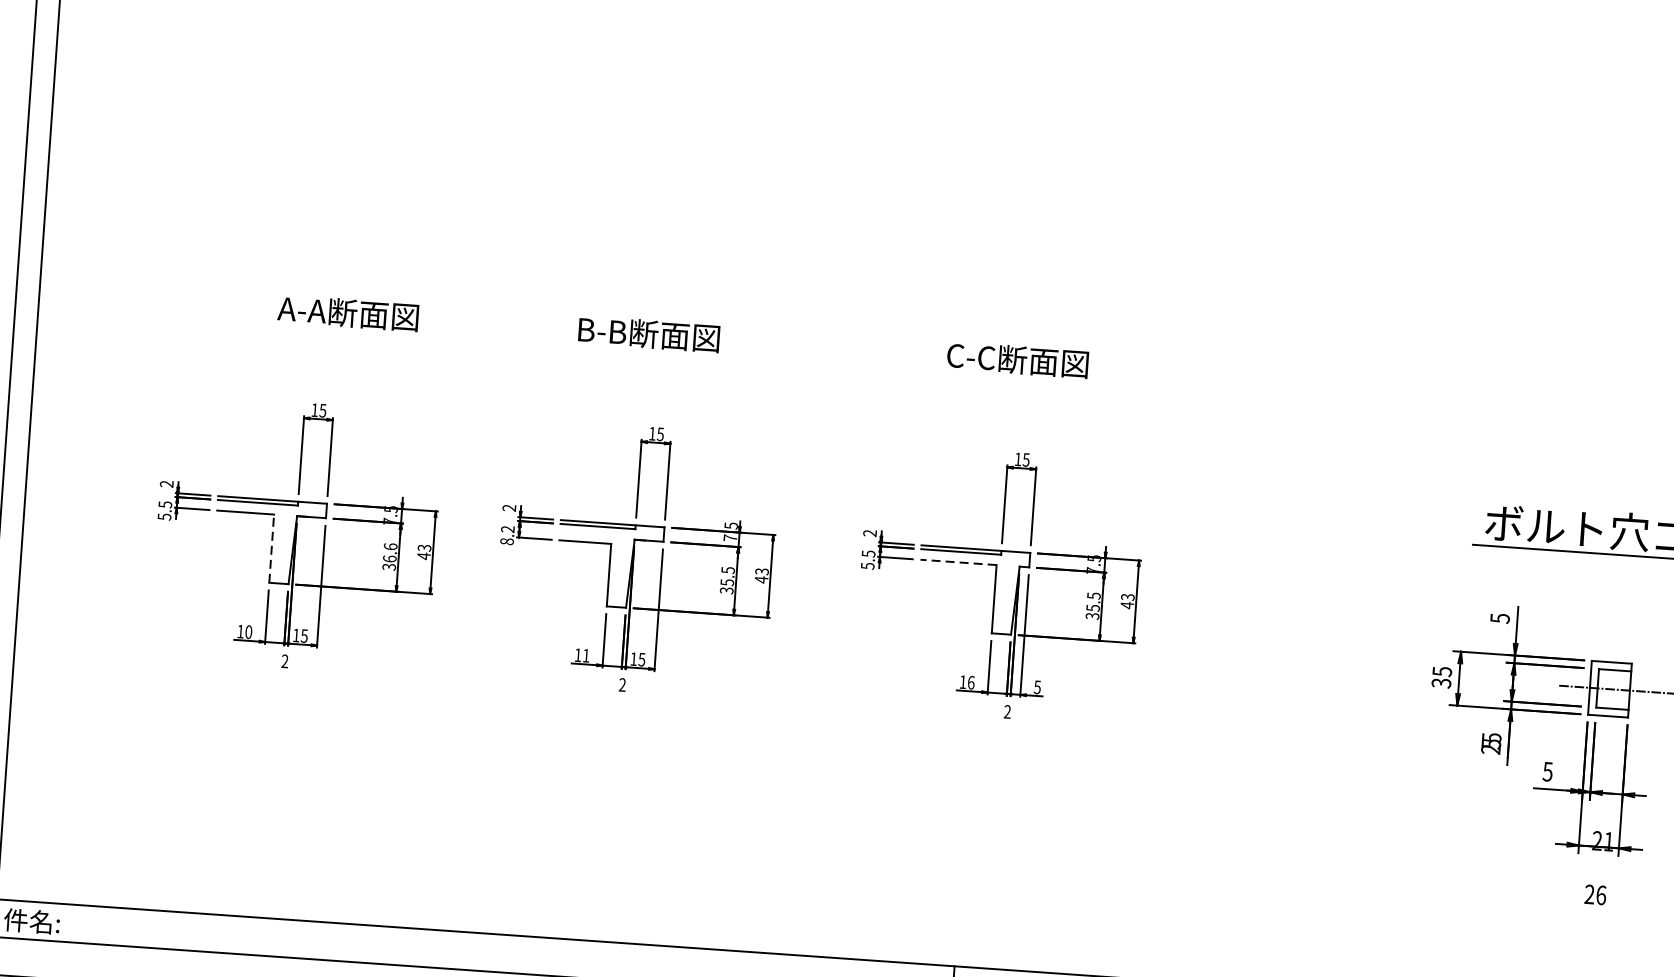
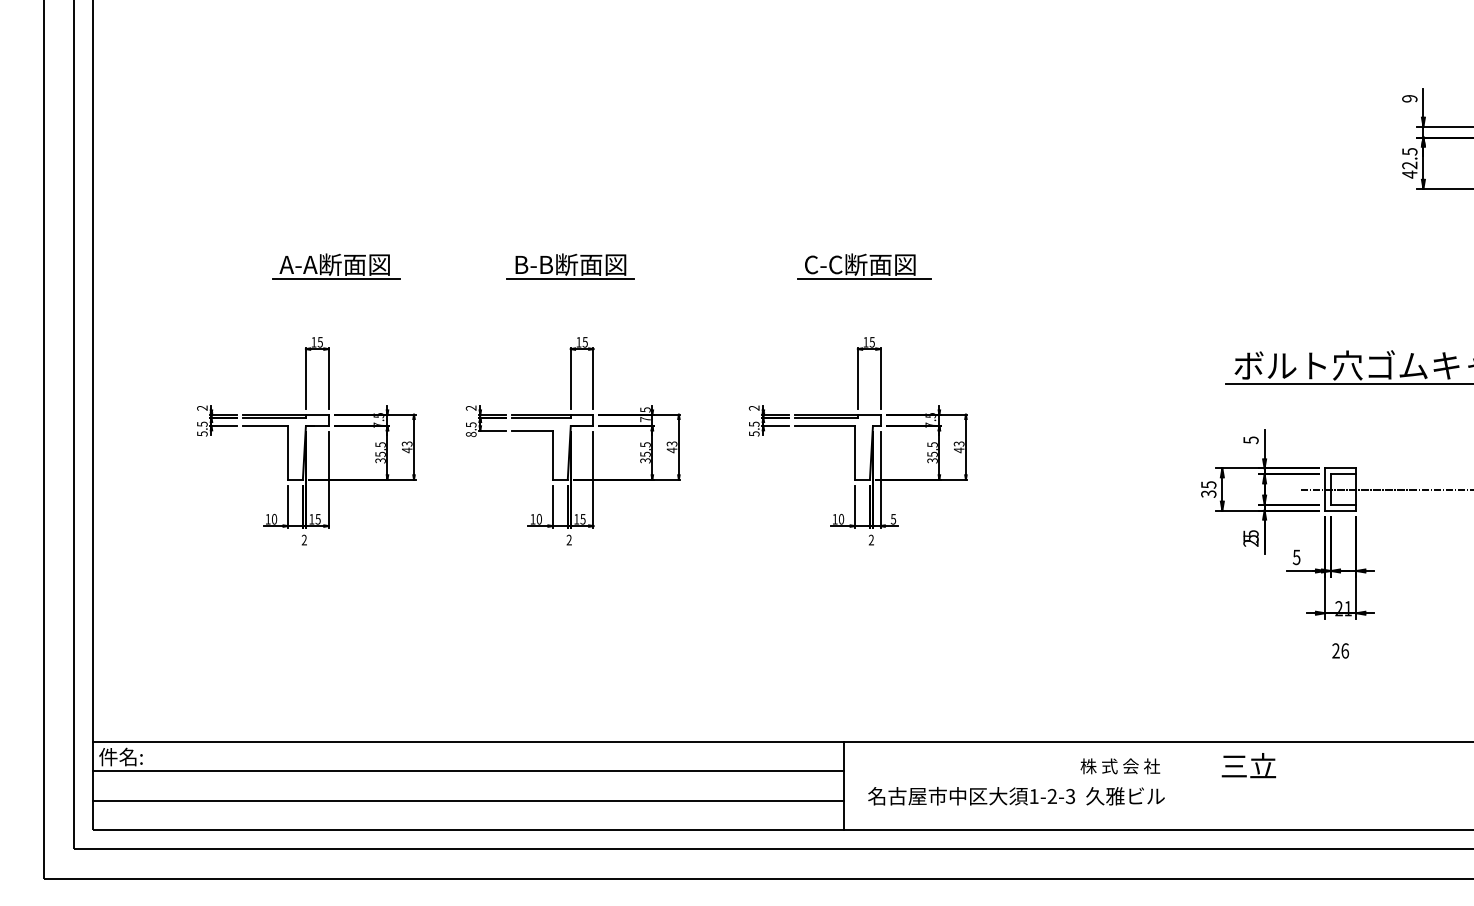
line: (349, 332) -> (336, 279), added
line: (647, 353) -> (570, 279), added
line: (1020, 379) -> (863, 279), added
text: (506, 528) -> (470, 424), 8.2 -> 8.5
line: (271, 548) -> (287, 452), dashed -> solid
text: (390, 552) -> (380, 449), 36.6 -> 35.5
line: (957, 562) -> (824, 426), dashed -> solid
text: (585, 654) -> (538, 518), 11 -> 10
text: (971, 682) -> (841, 519), 16 -> 10

